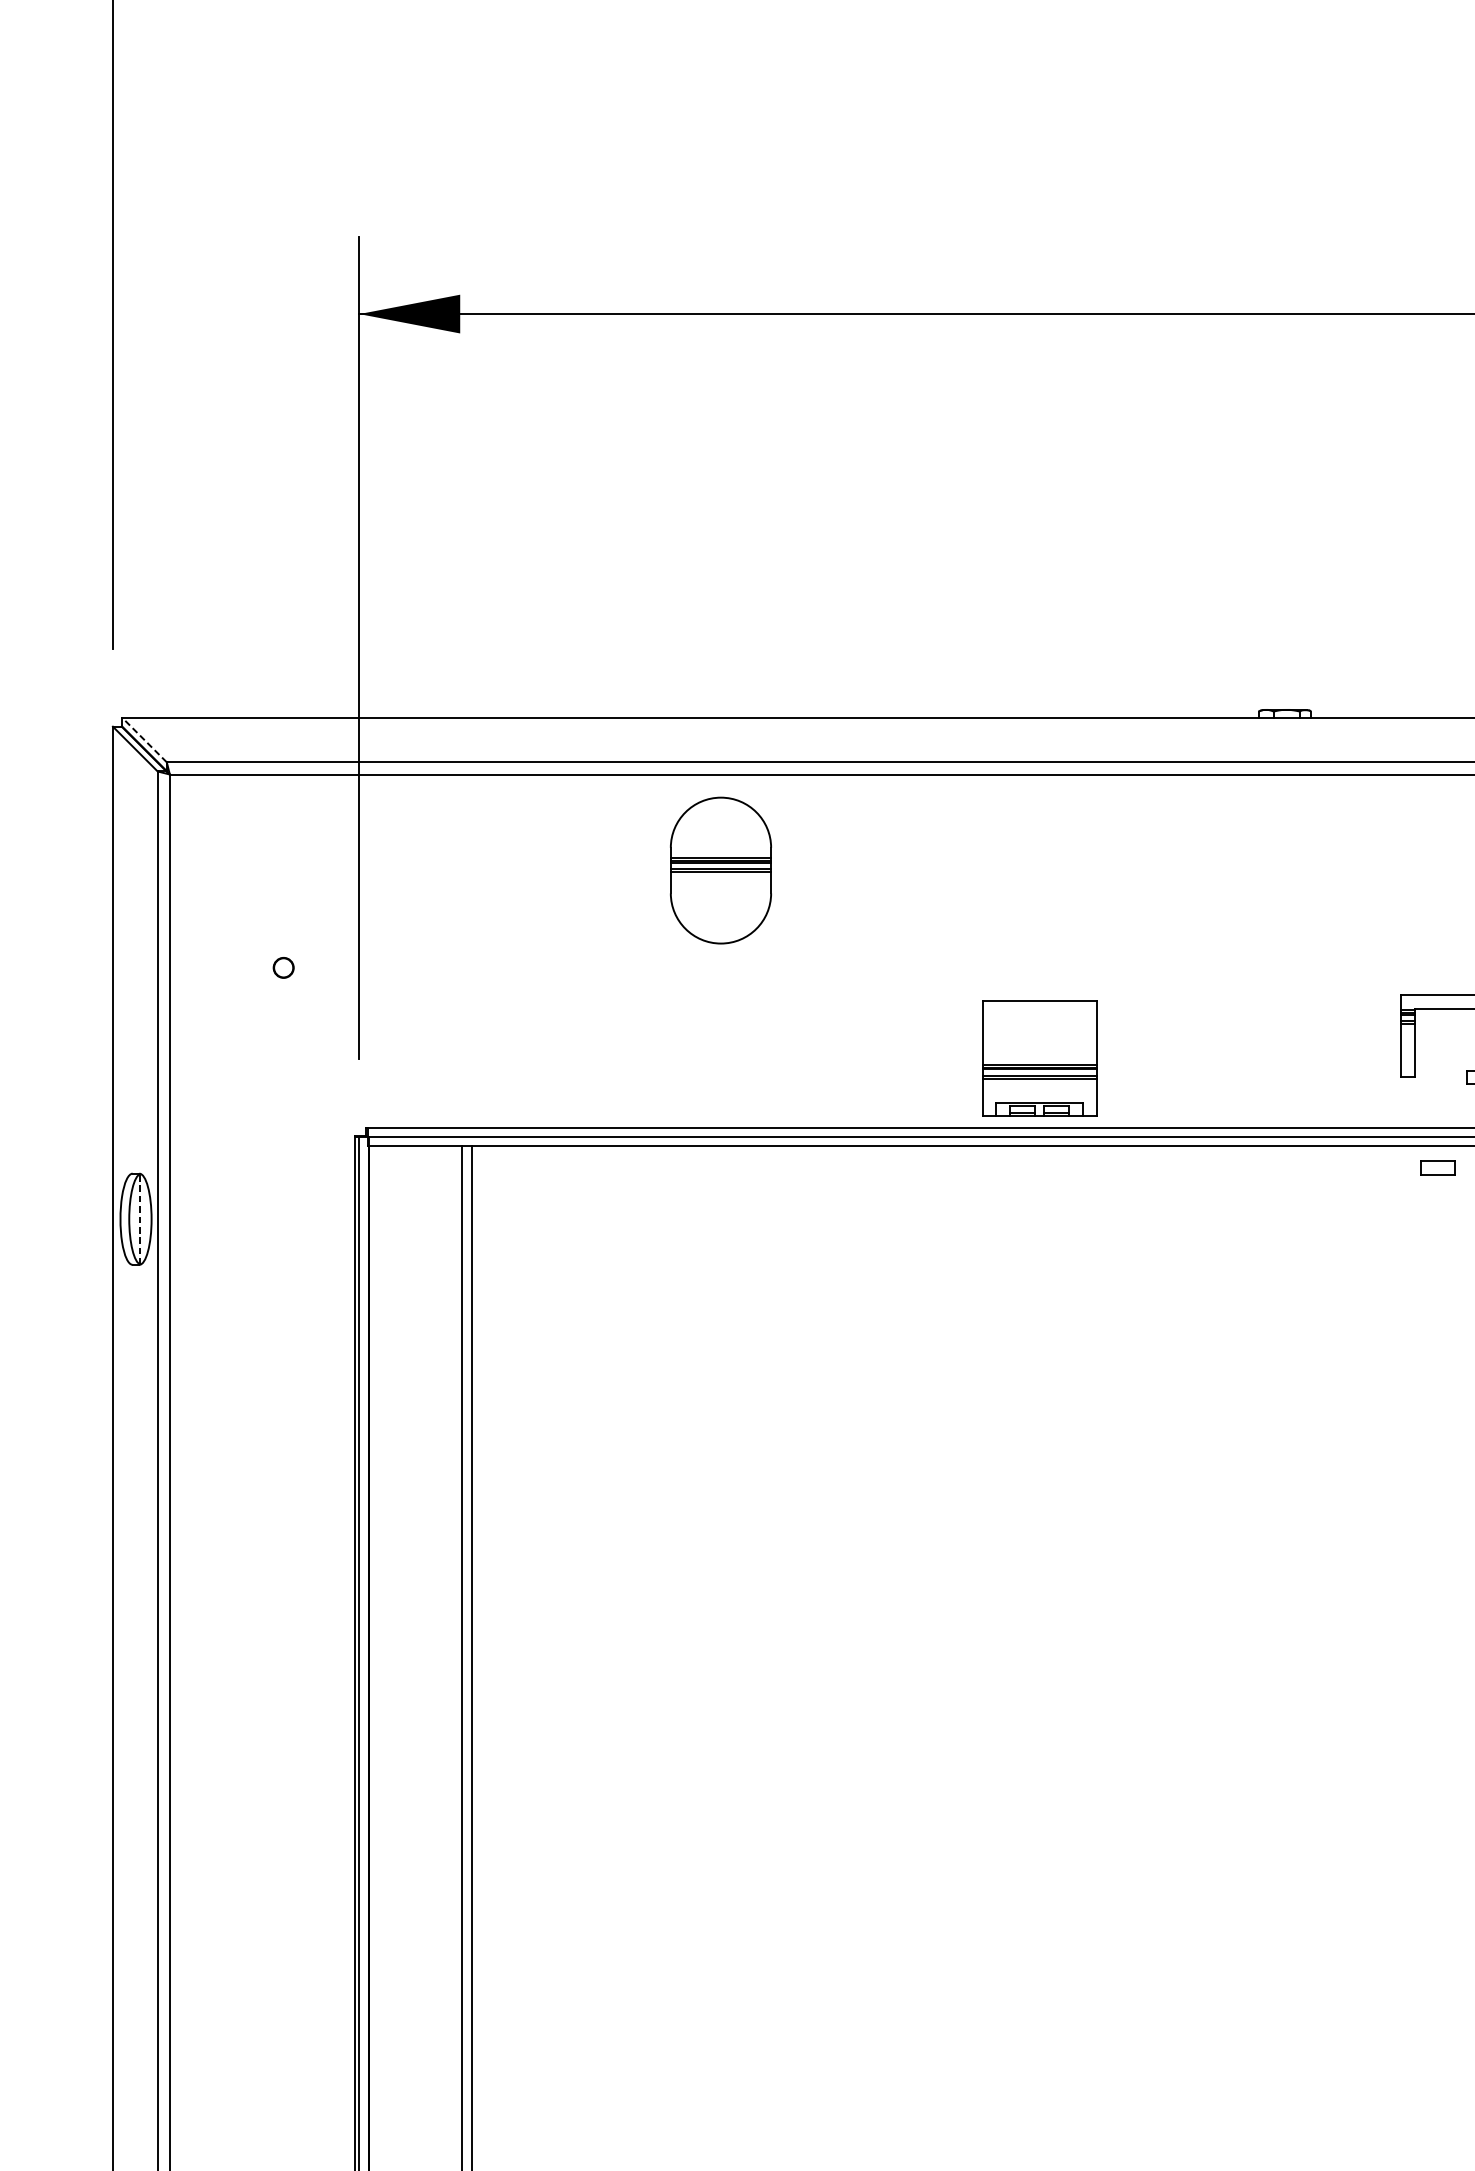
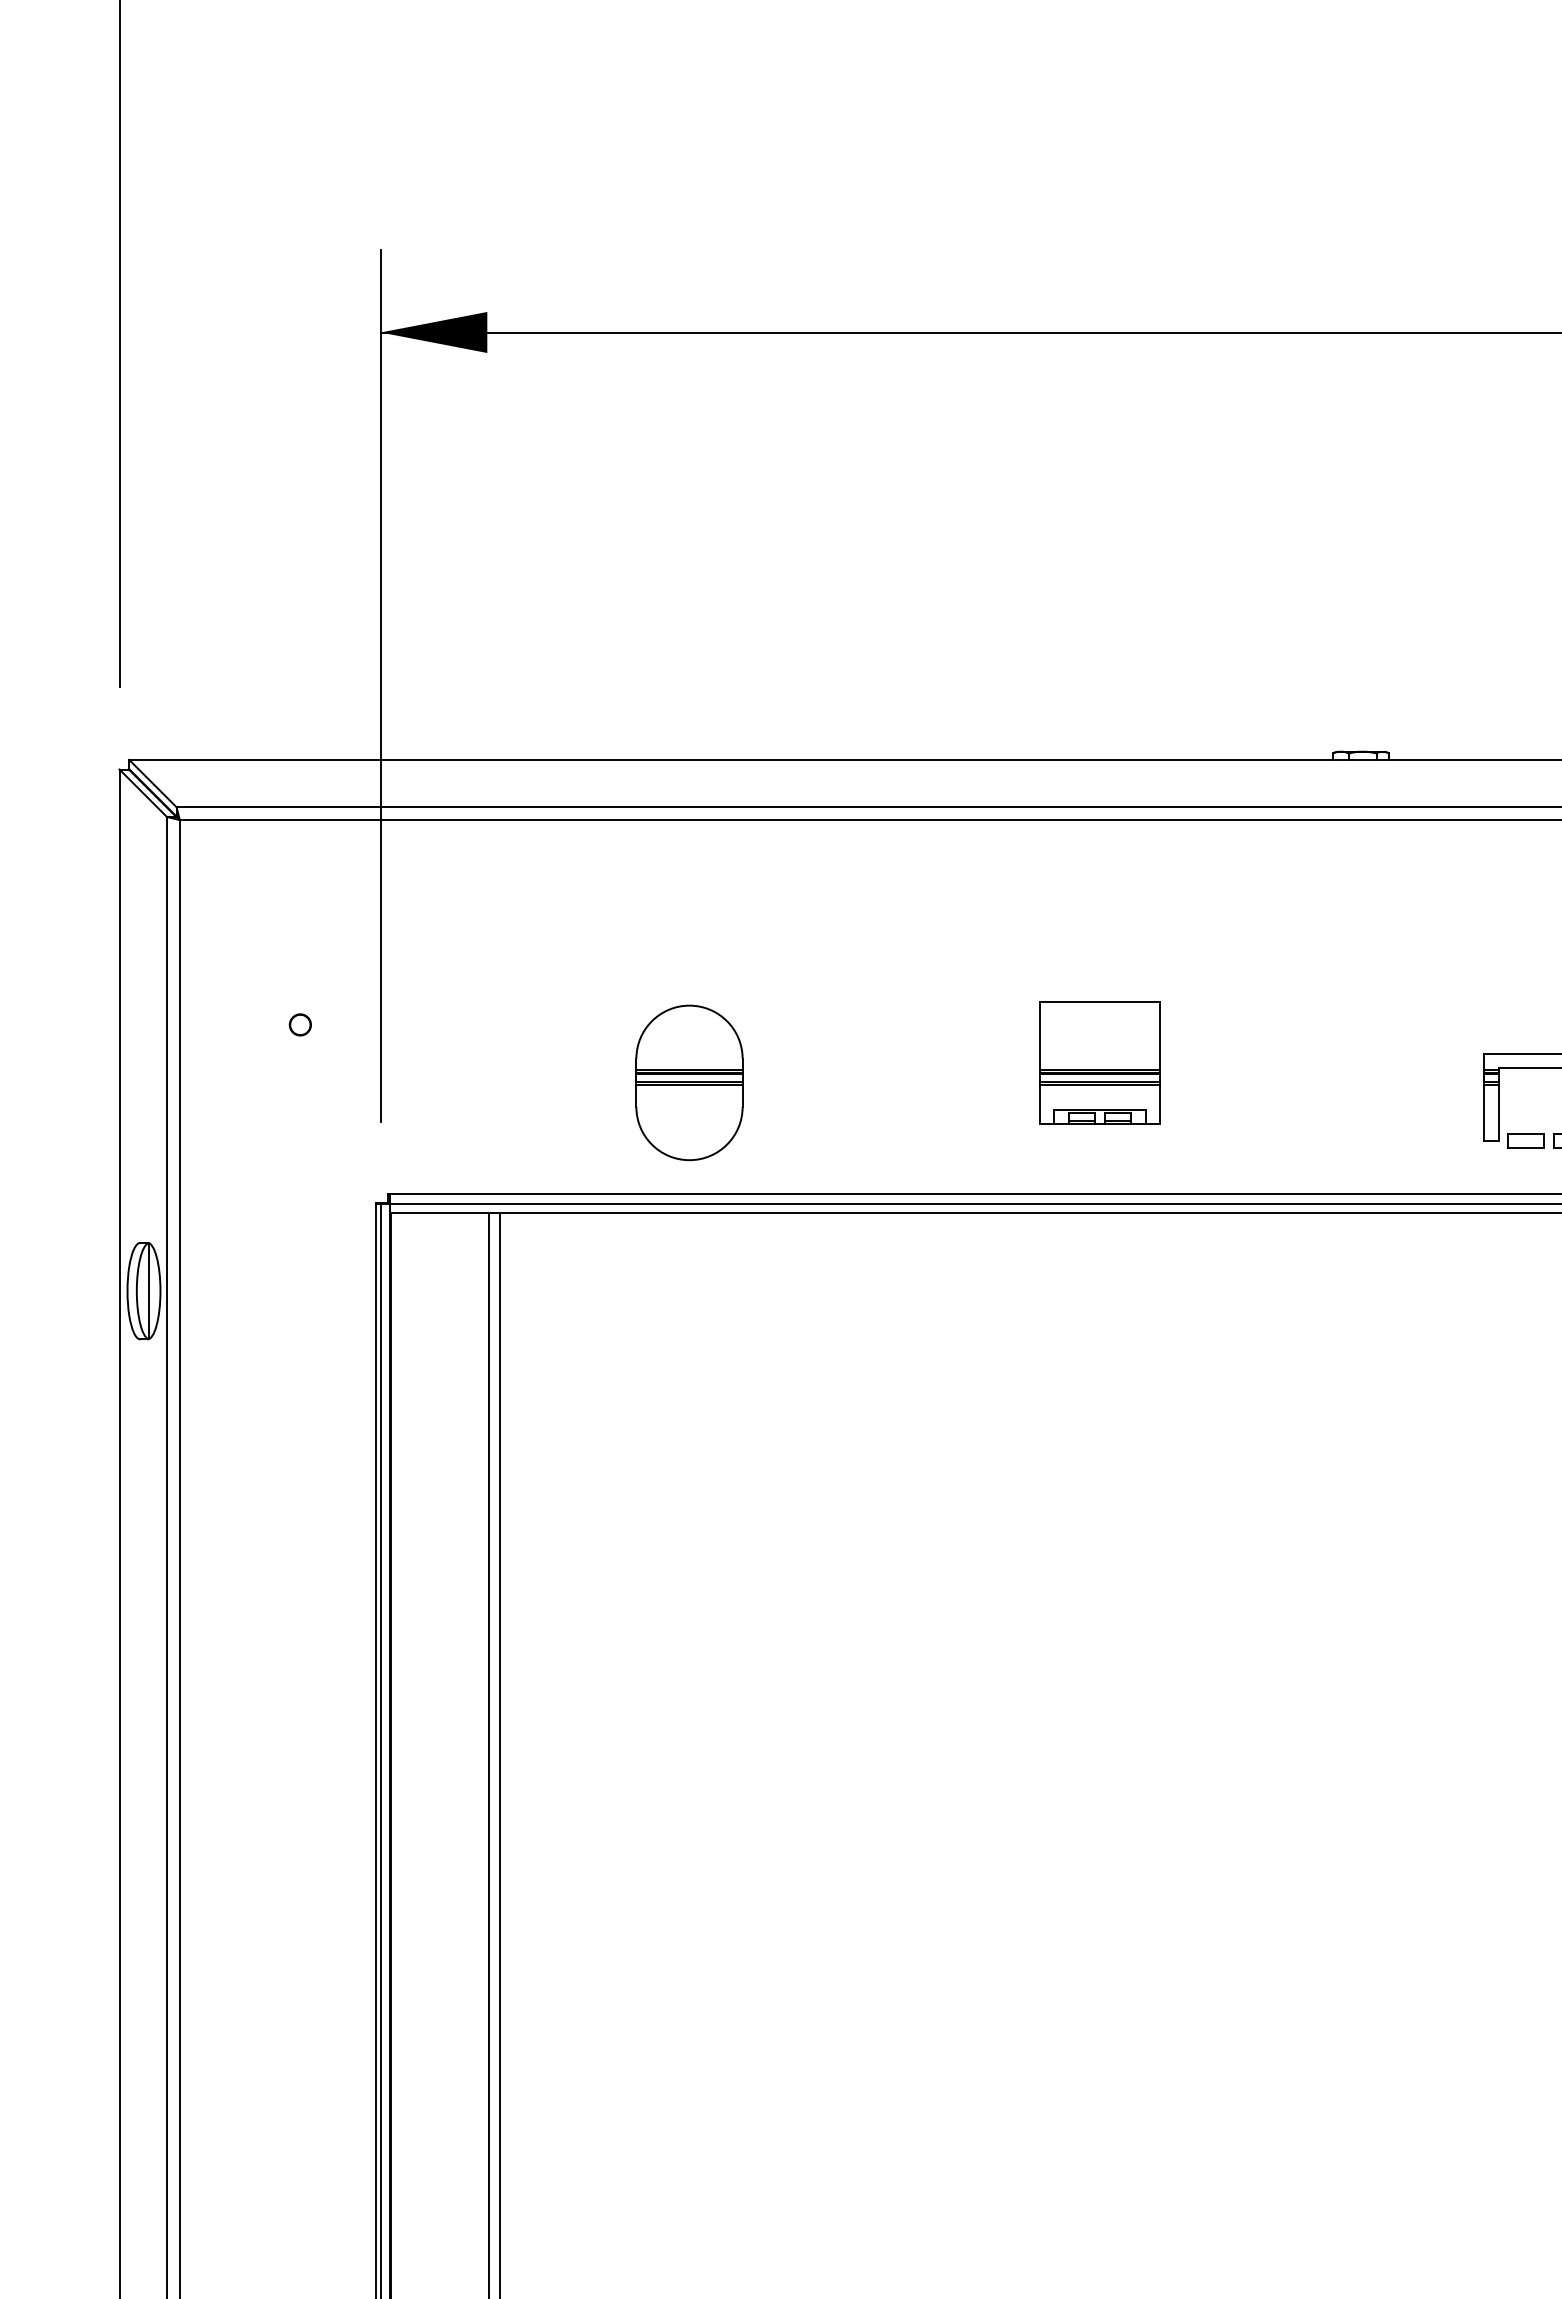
line: (144, 739) -> (152, 783), dashed -> solid
part: (720, 870) -> (689, 1082), moved
part: (1039, 1058) -> (1099, 1062), moved
part: (1437, 1167) -> (1525, 1140), moved
line: (140, 1218) -> (148, 1290), dashed -> solid

